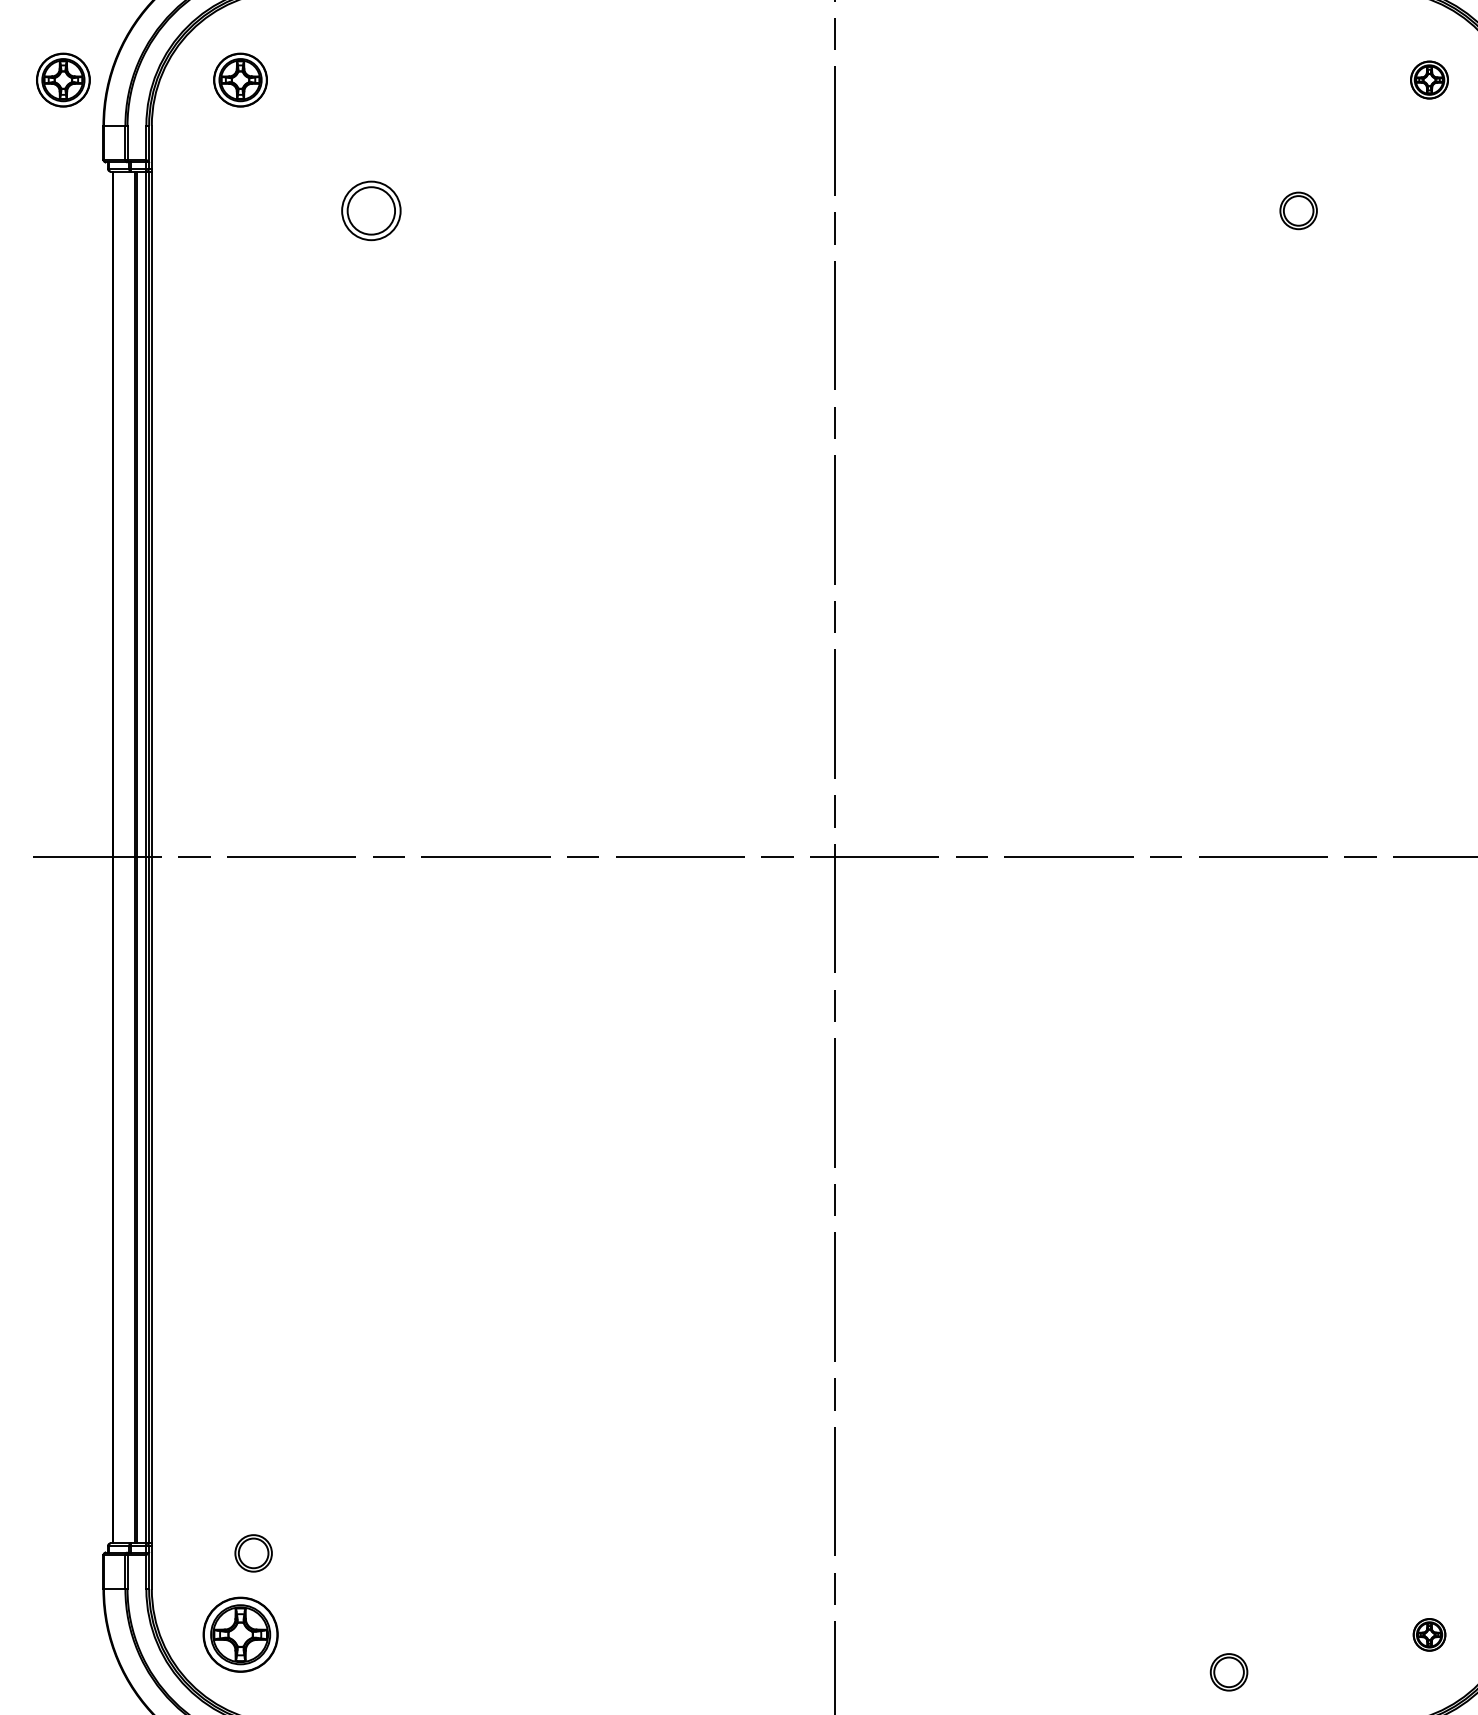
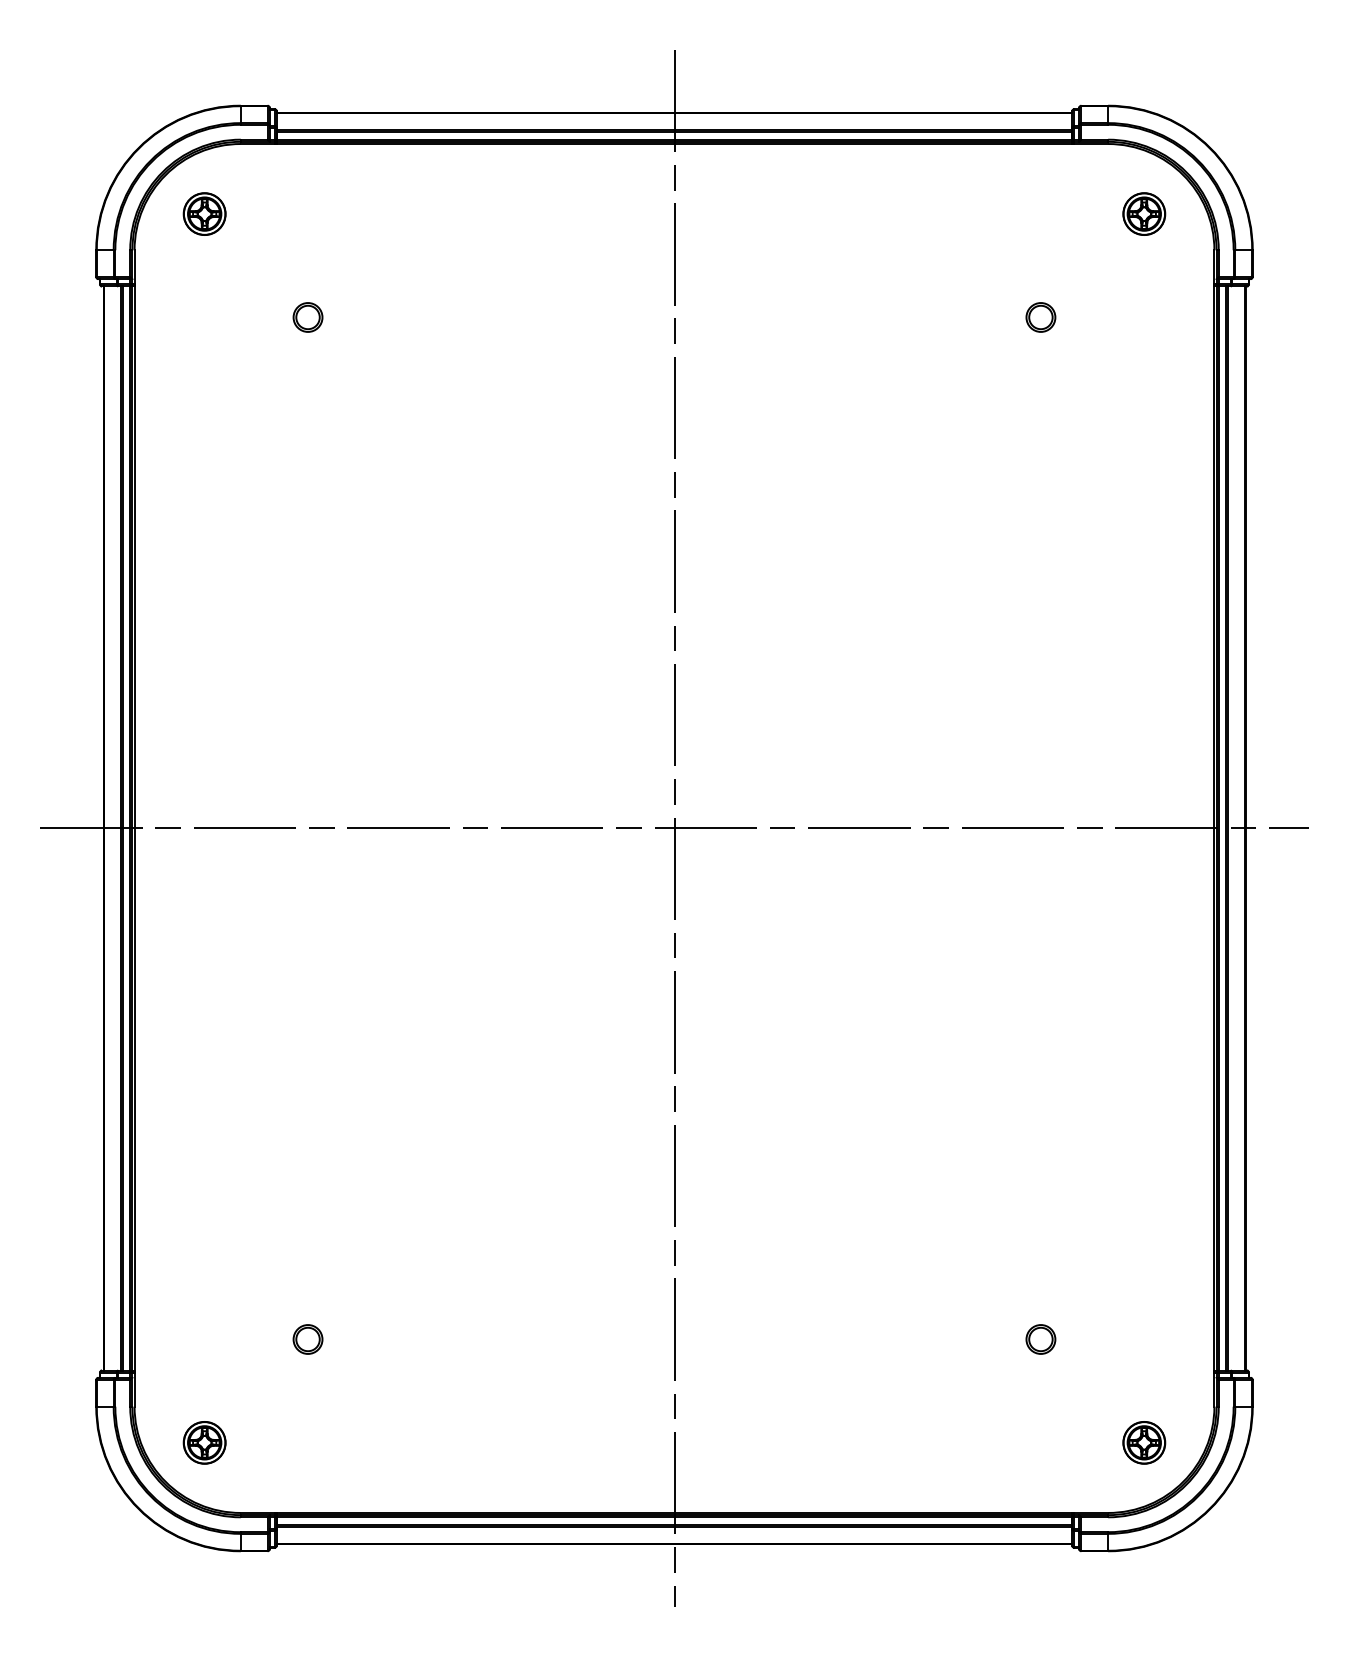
part: (63, 79) -> (64, 213), removed
part: (1429, 79) -> (1144, 213), size x1.43
part: (370, 210) -> (307, 317), size x0.62
part: (252, 1553) -> (307, 1339), moved
part: (240, 1634) -> (204, 1442), size x0.71
part: (1429, 1634) -> (1144, 1442), size x1.67
part: (1228, 1672) -> (1040, 1339), moved

